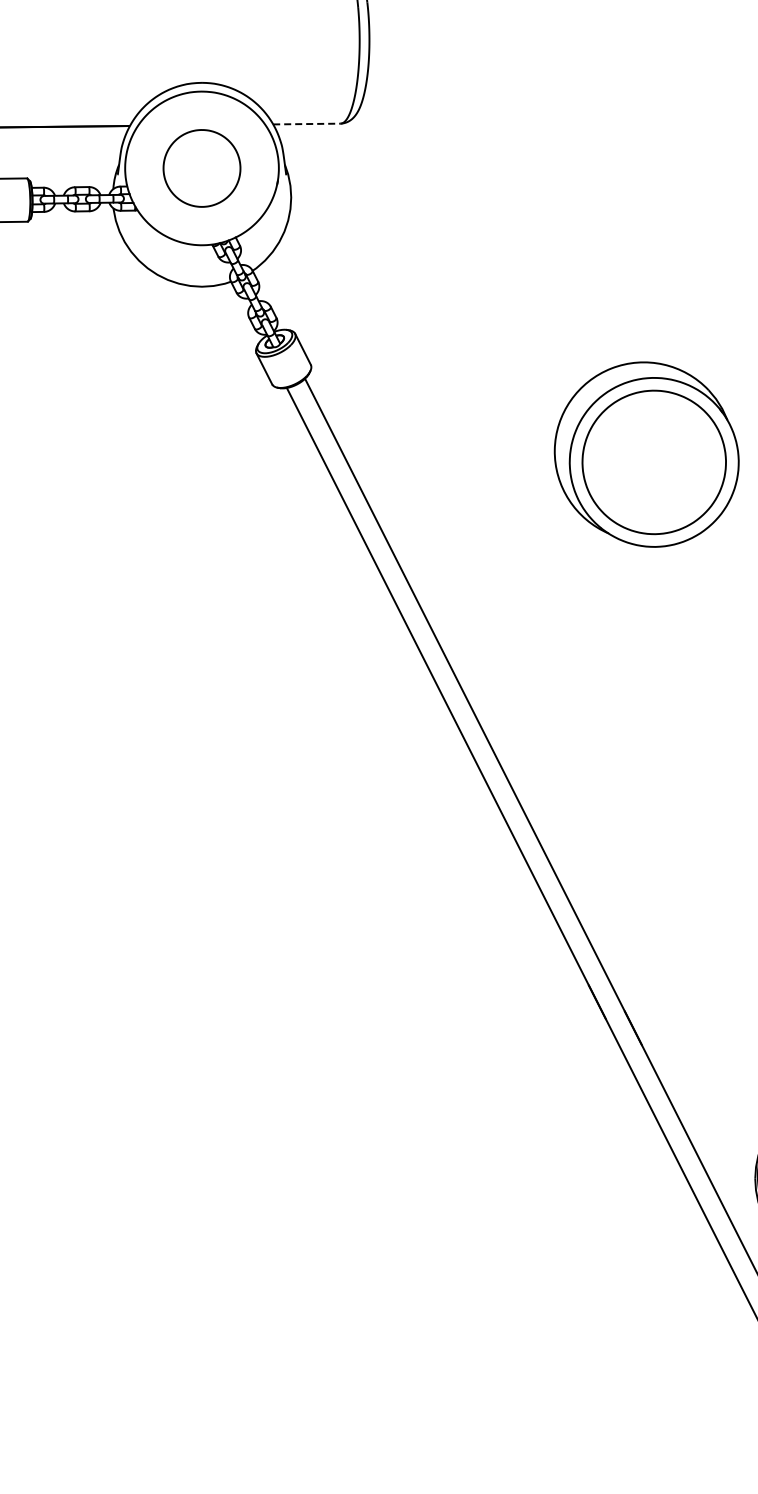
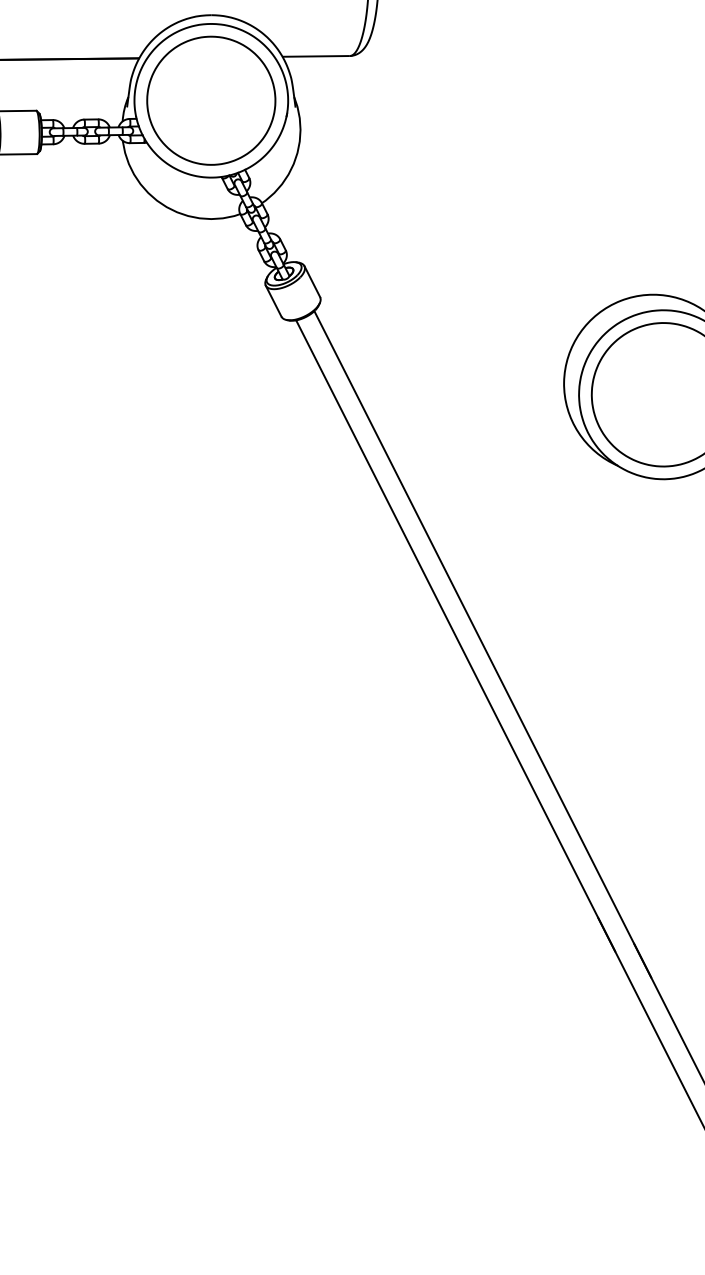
line: (306, 124) -> (315, 56), dashed -> solid
part: (201, 168) -> (210, 100), size x1.67

